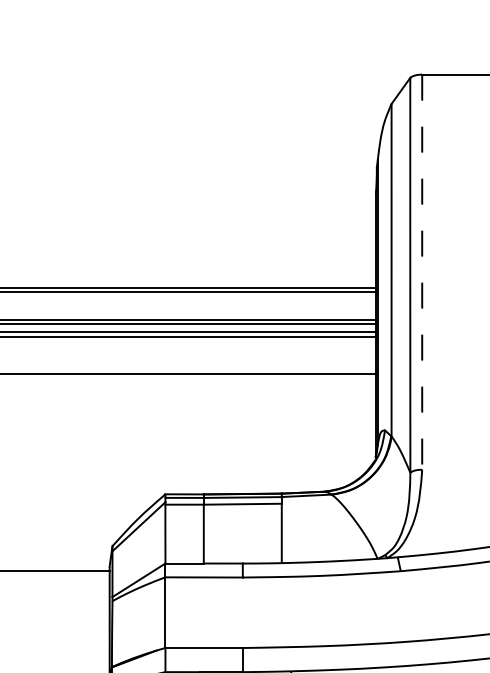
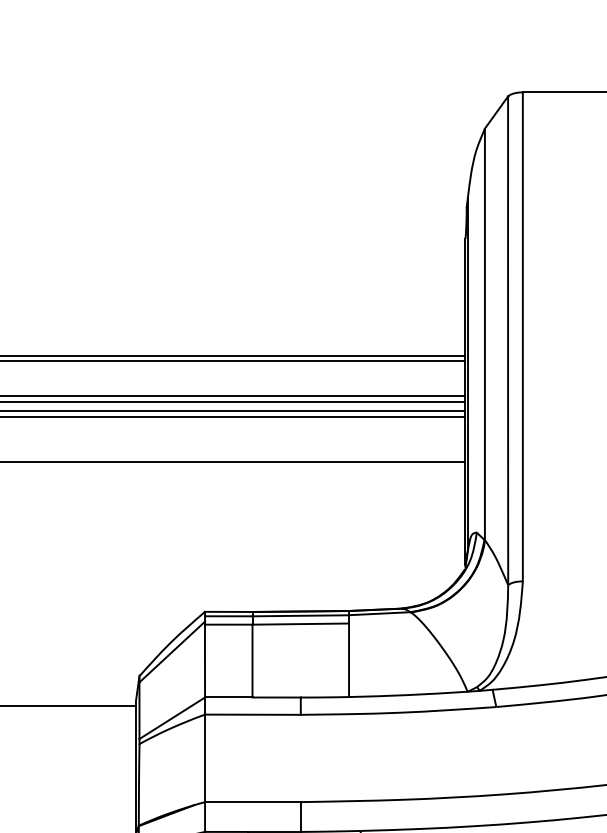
line: (421, 271) -> (522, 336), dashed -> solid

